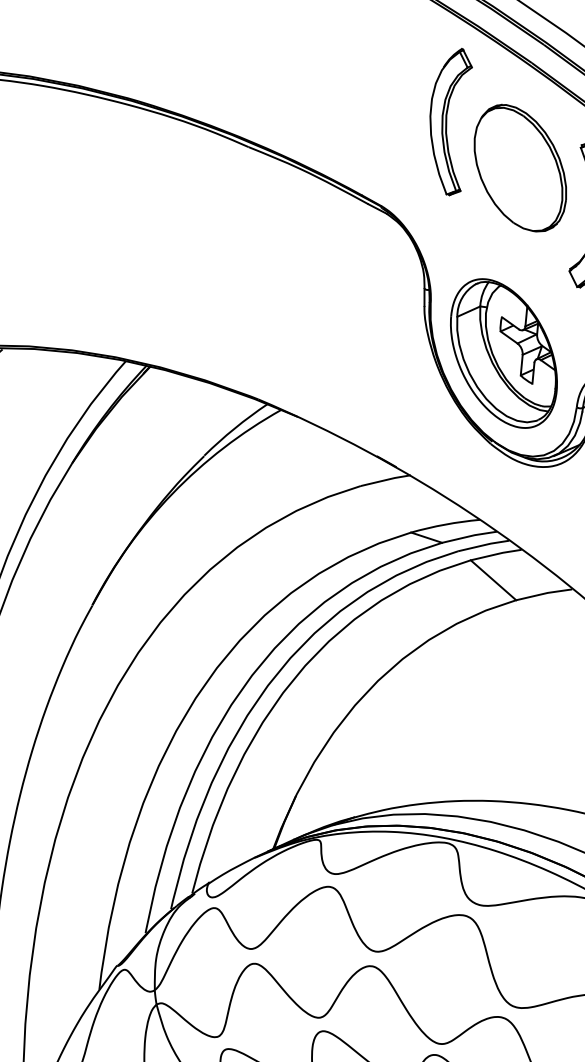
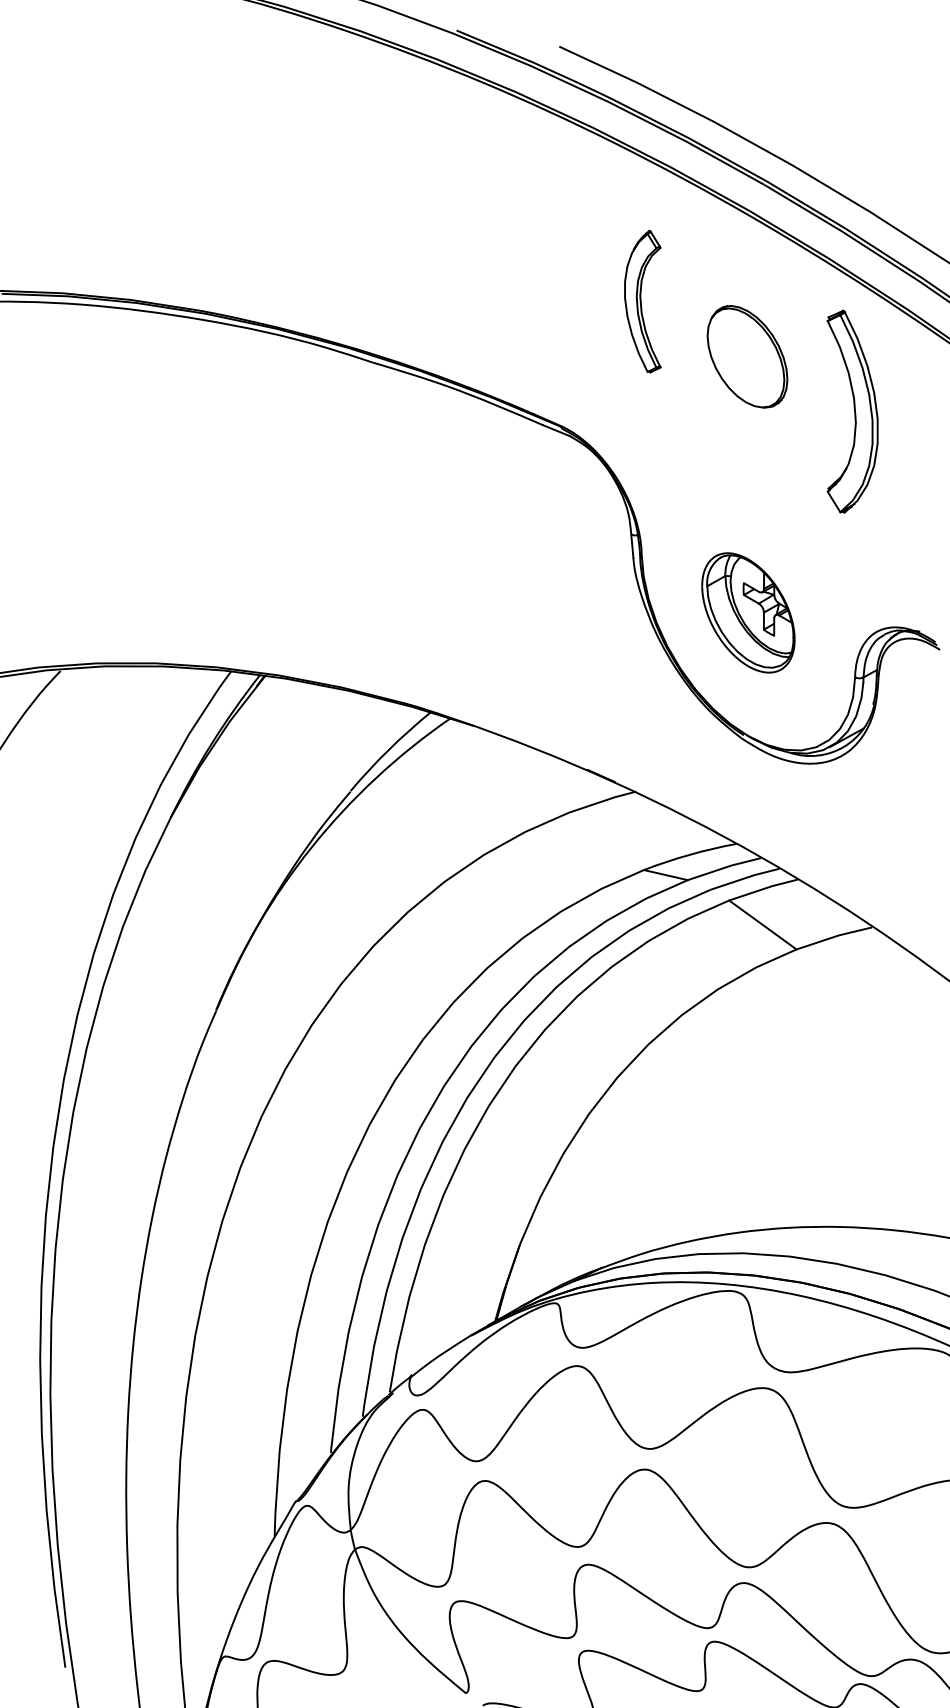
part: (448, 121) -> (642, 301), size x0.7
part: (520, 168) -> (747, 356), size x0.6
part: (504, 353) -> (748, 612), size x0.6

